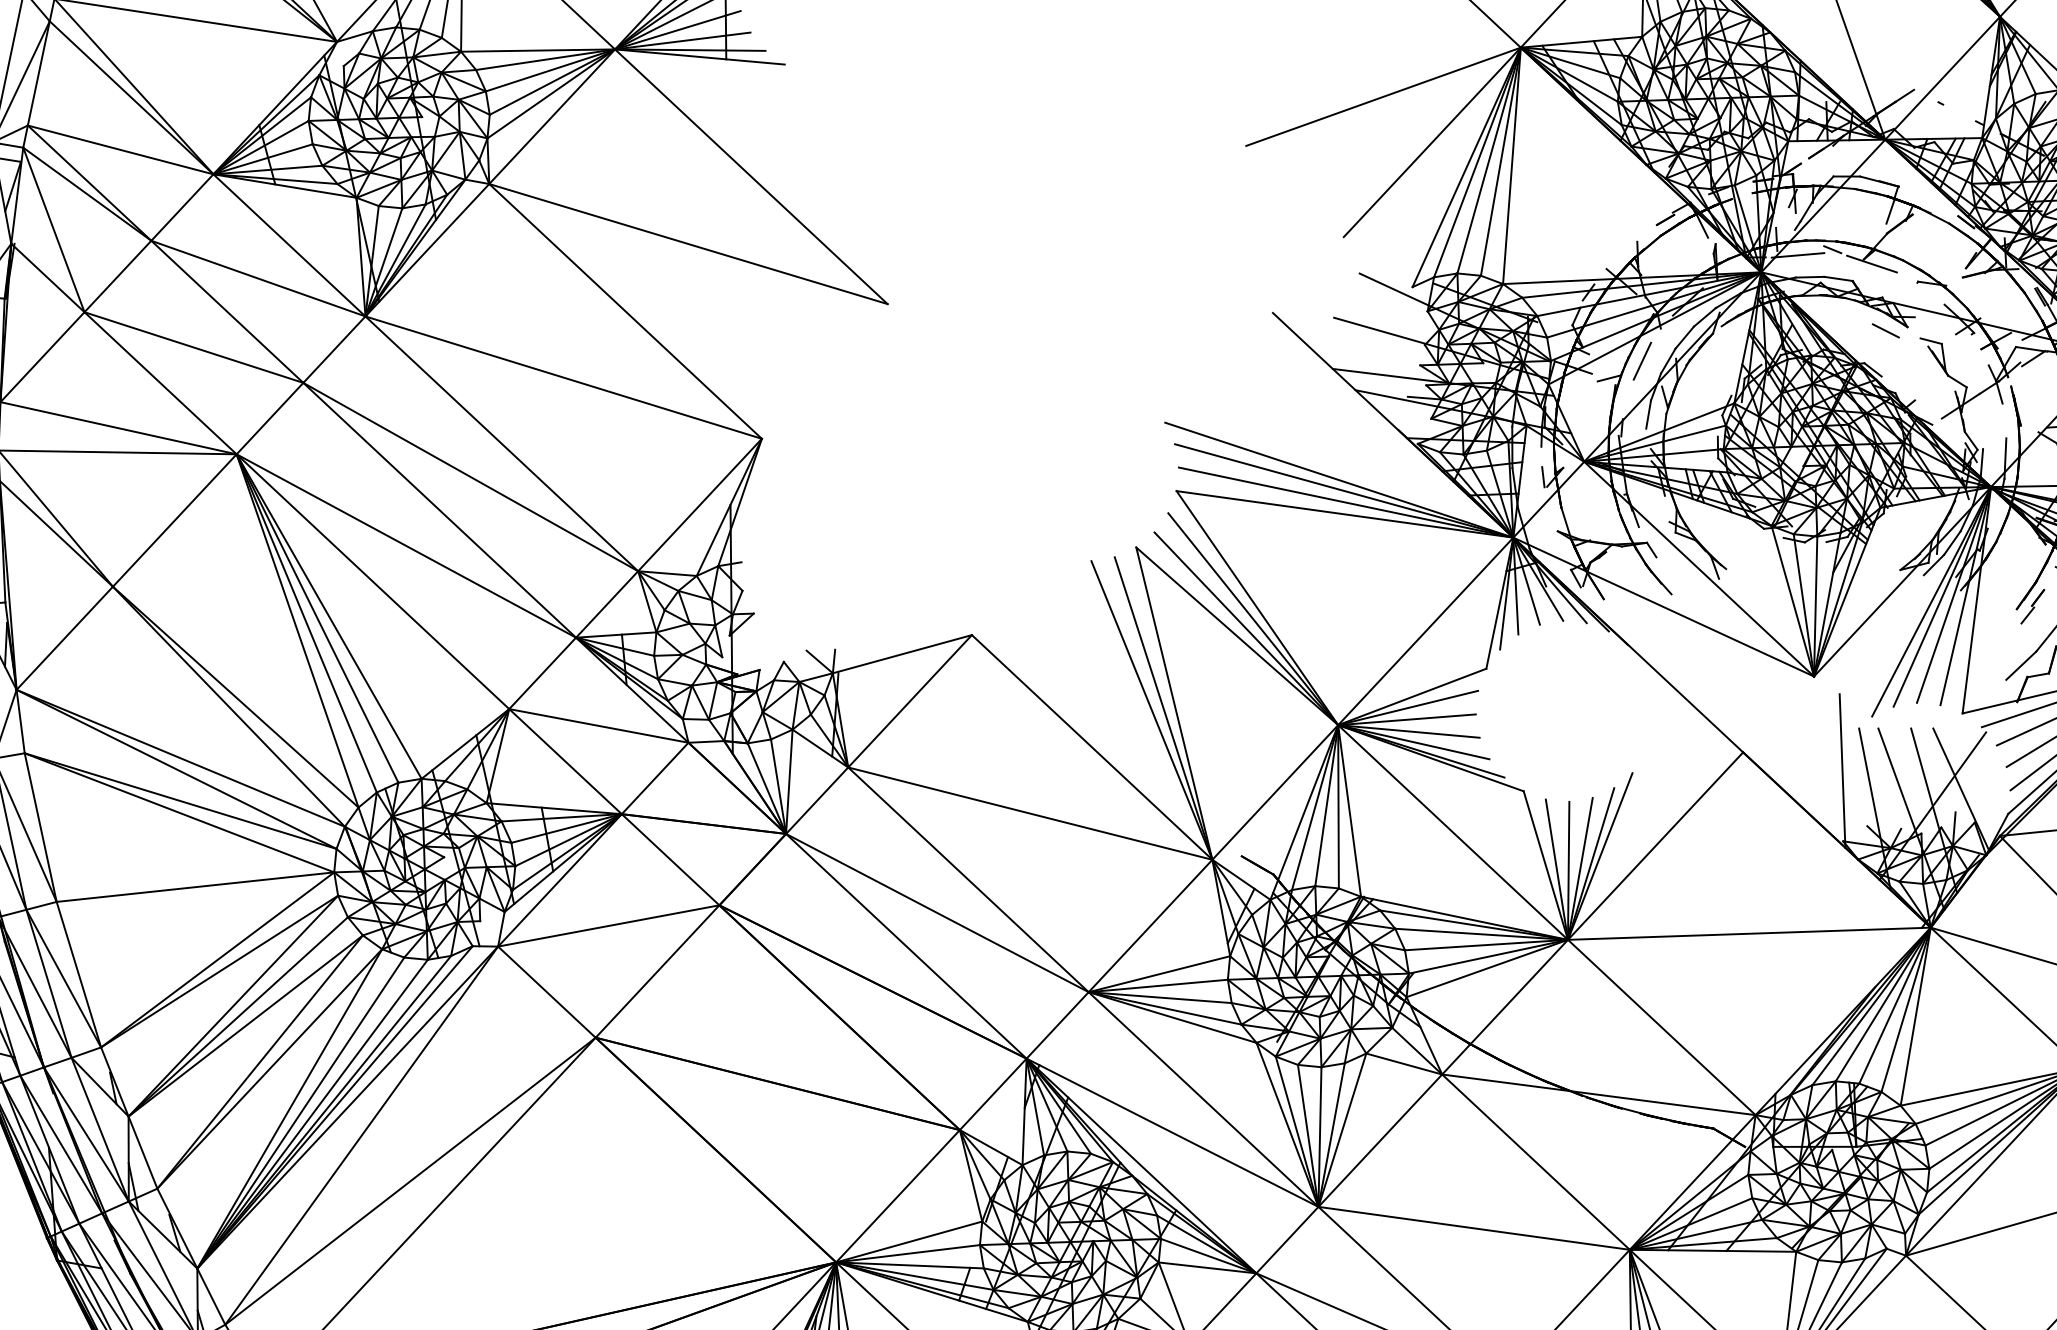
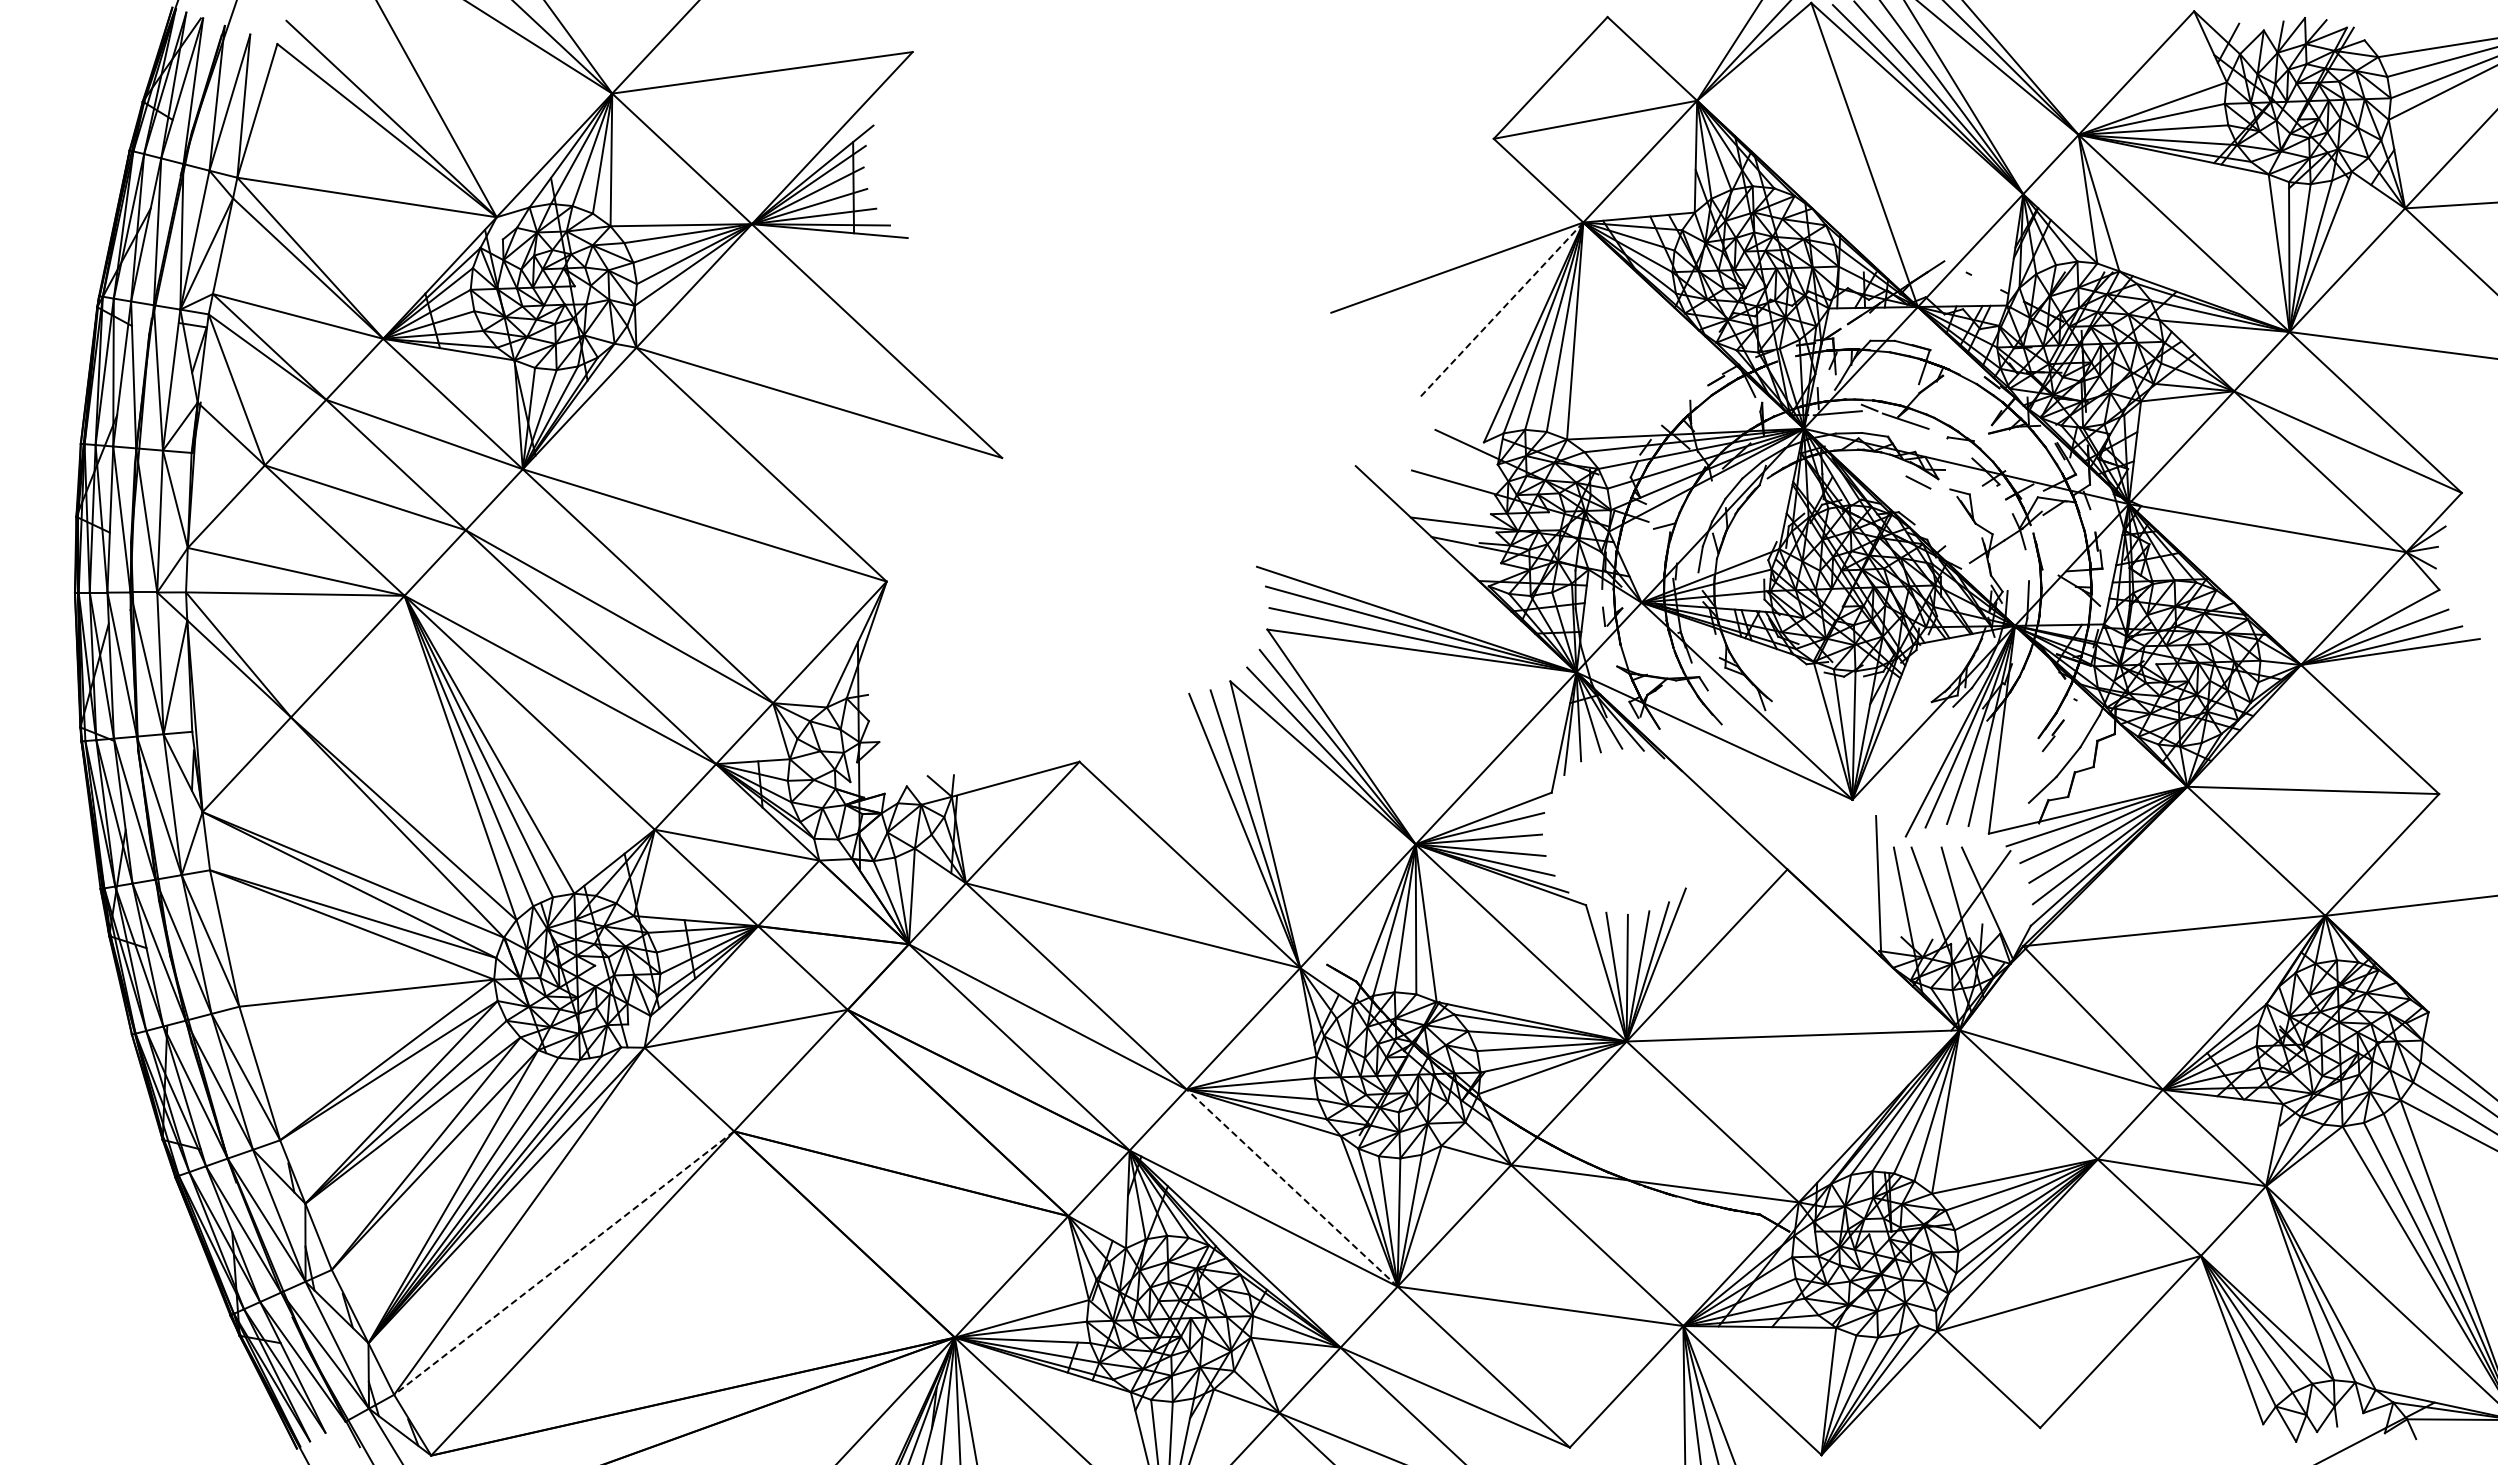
line: (1432, 142) -> (1502, 309), solid -> dashed
line: (1641, 361) -> (1694, 510), removed
line: (1202, 1098) -> (1291, 1187), solid -> dashed
line: (409, 1181) -> (563, 1263), solid -> dashed

